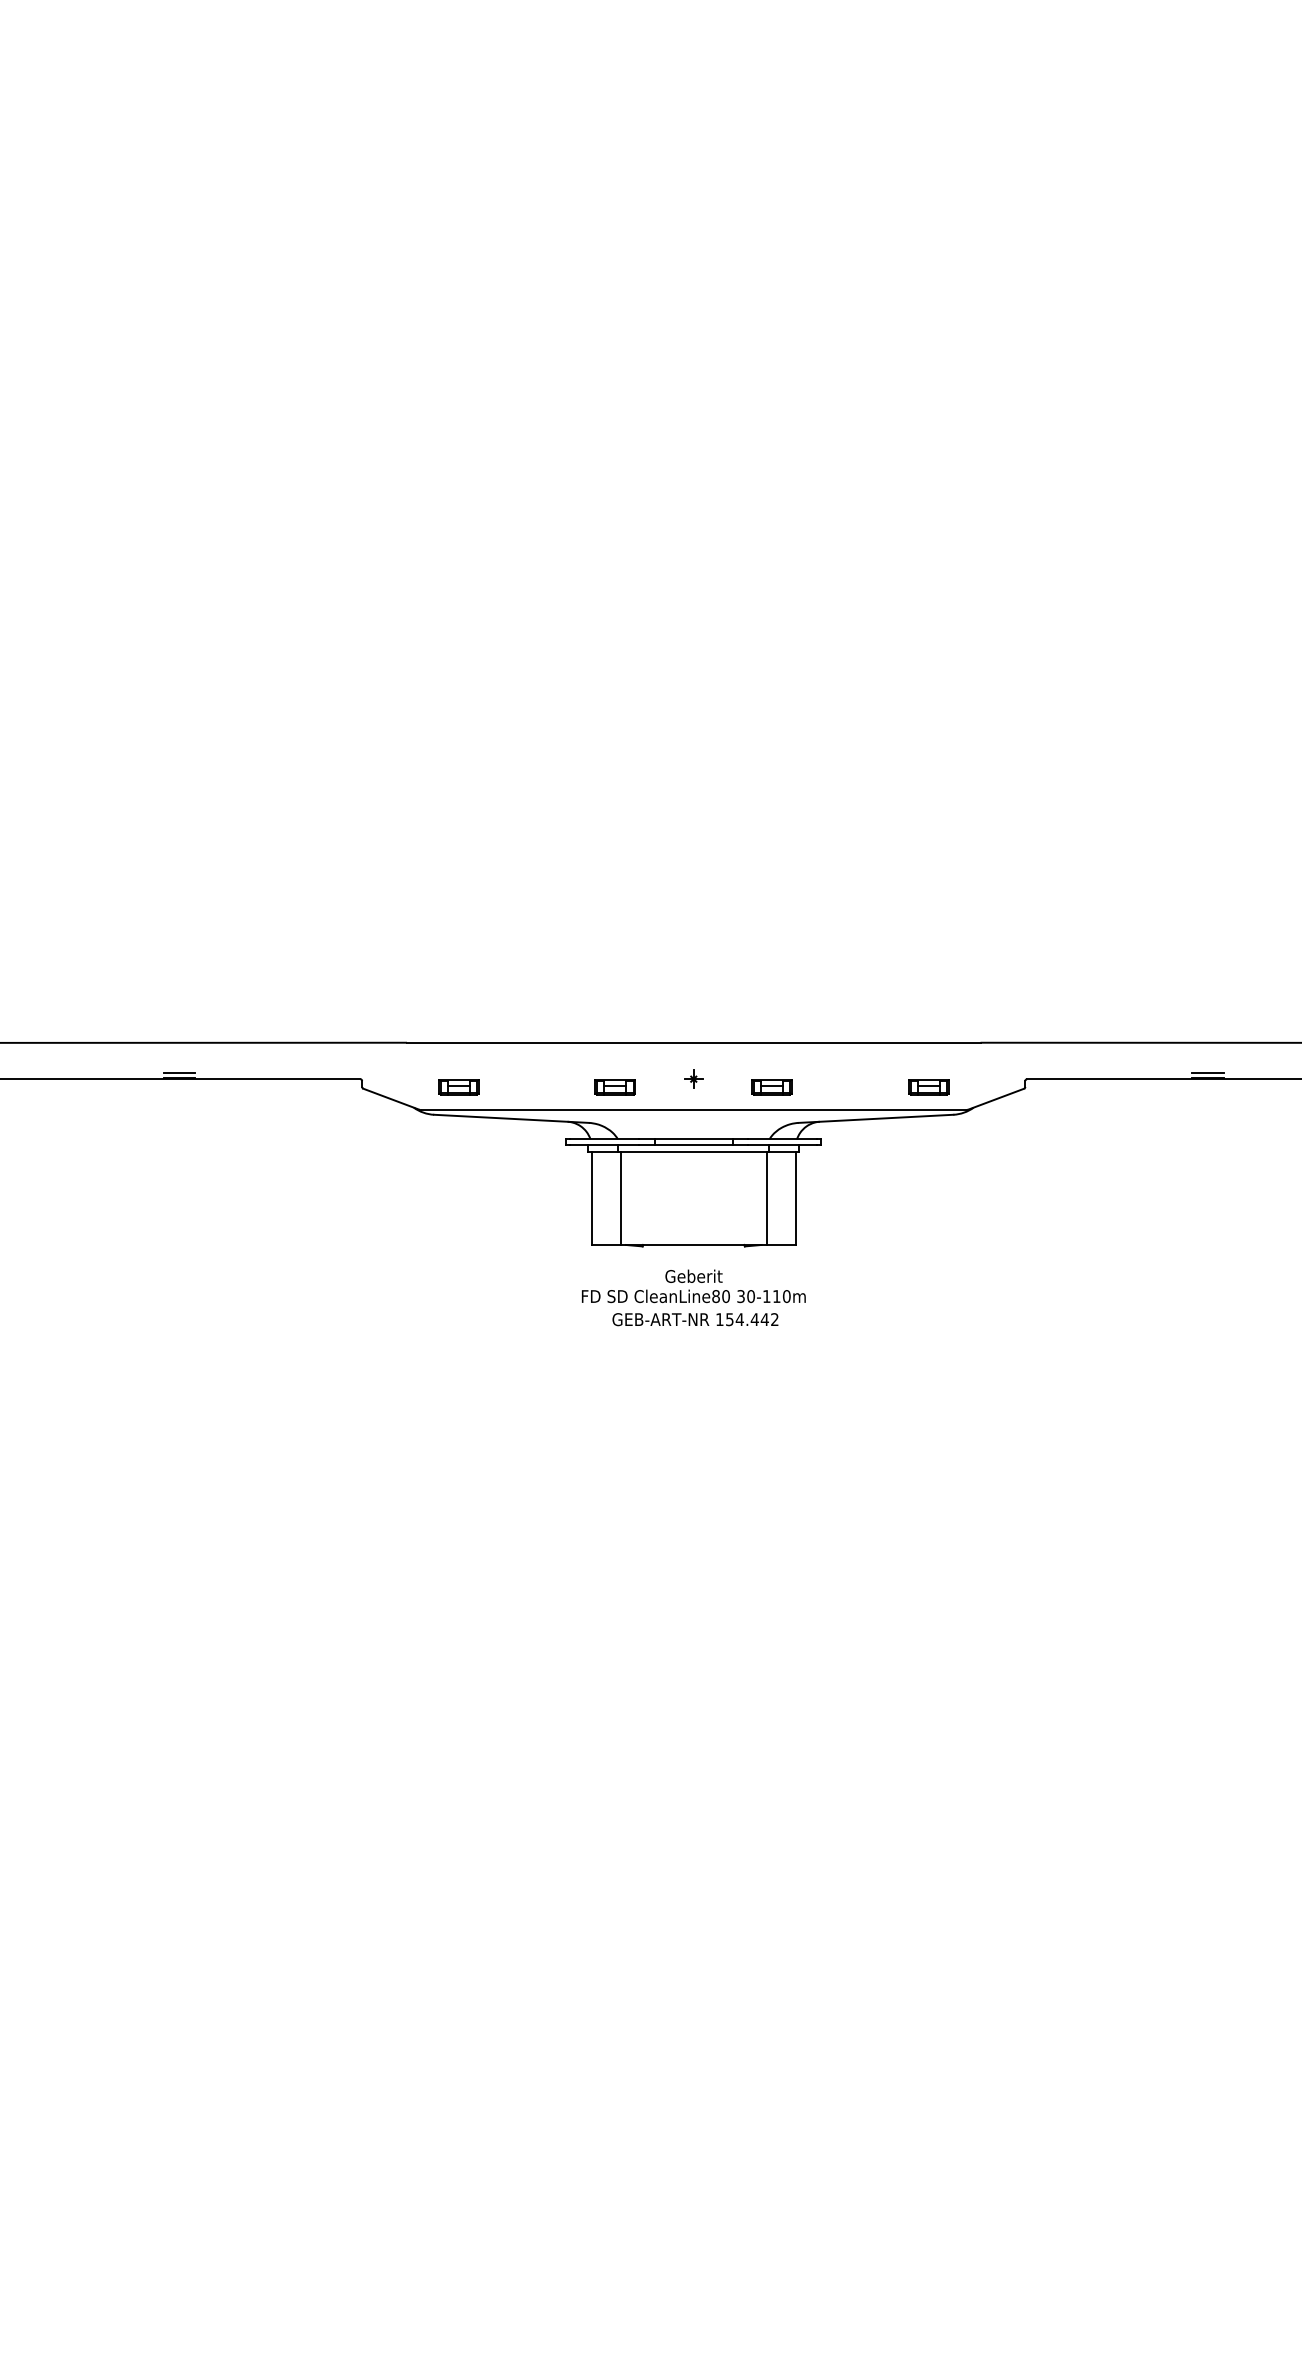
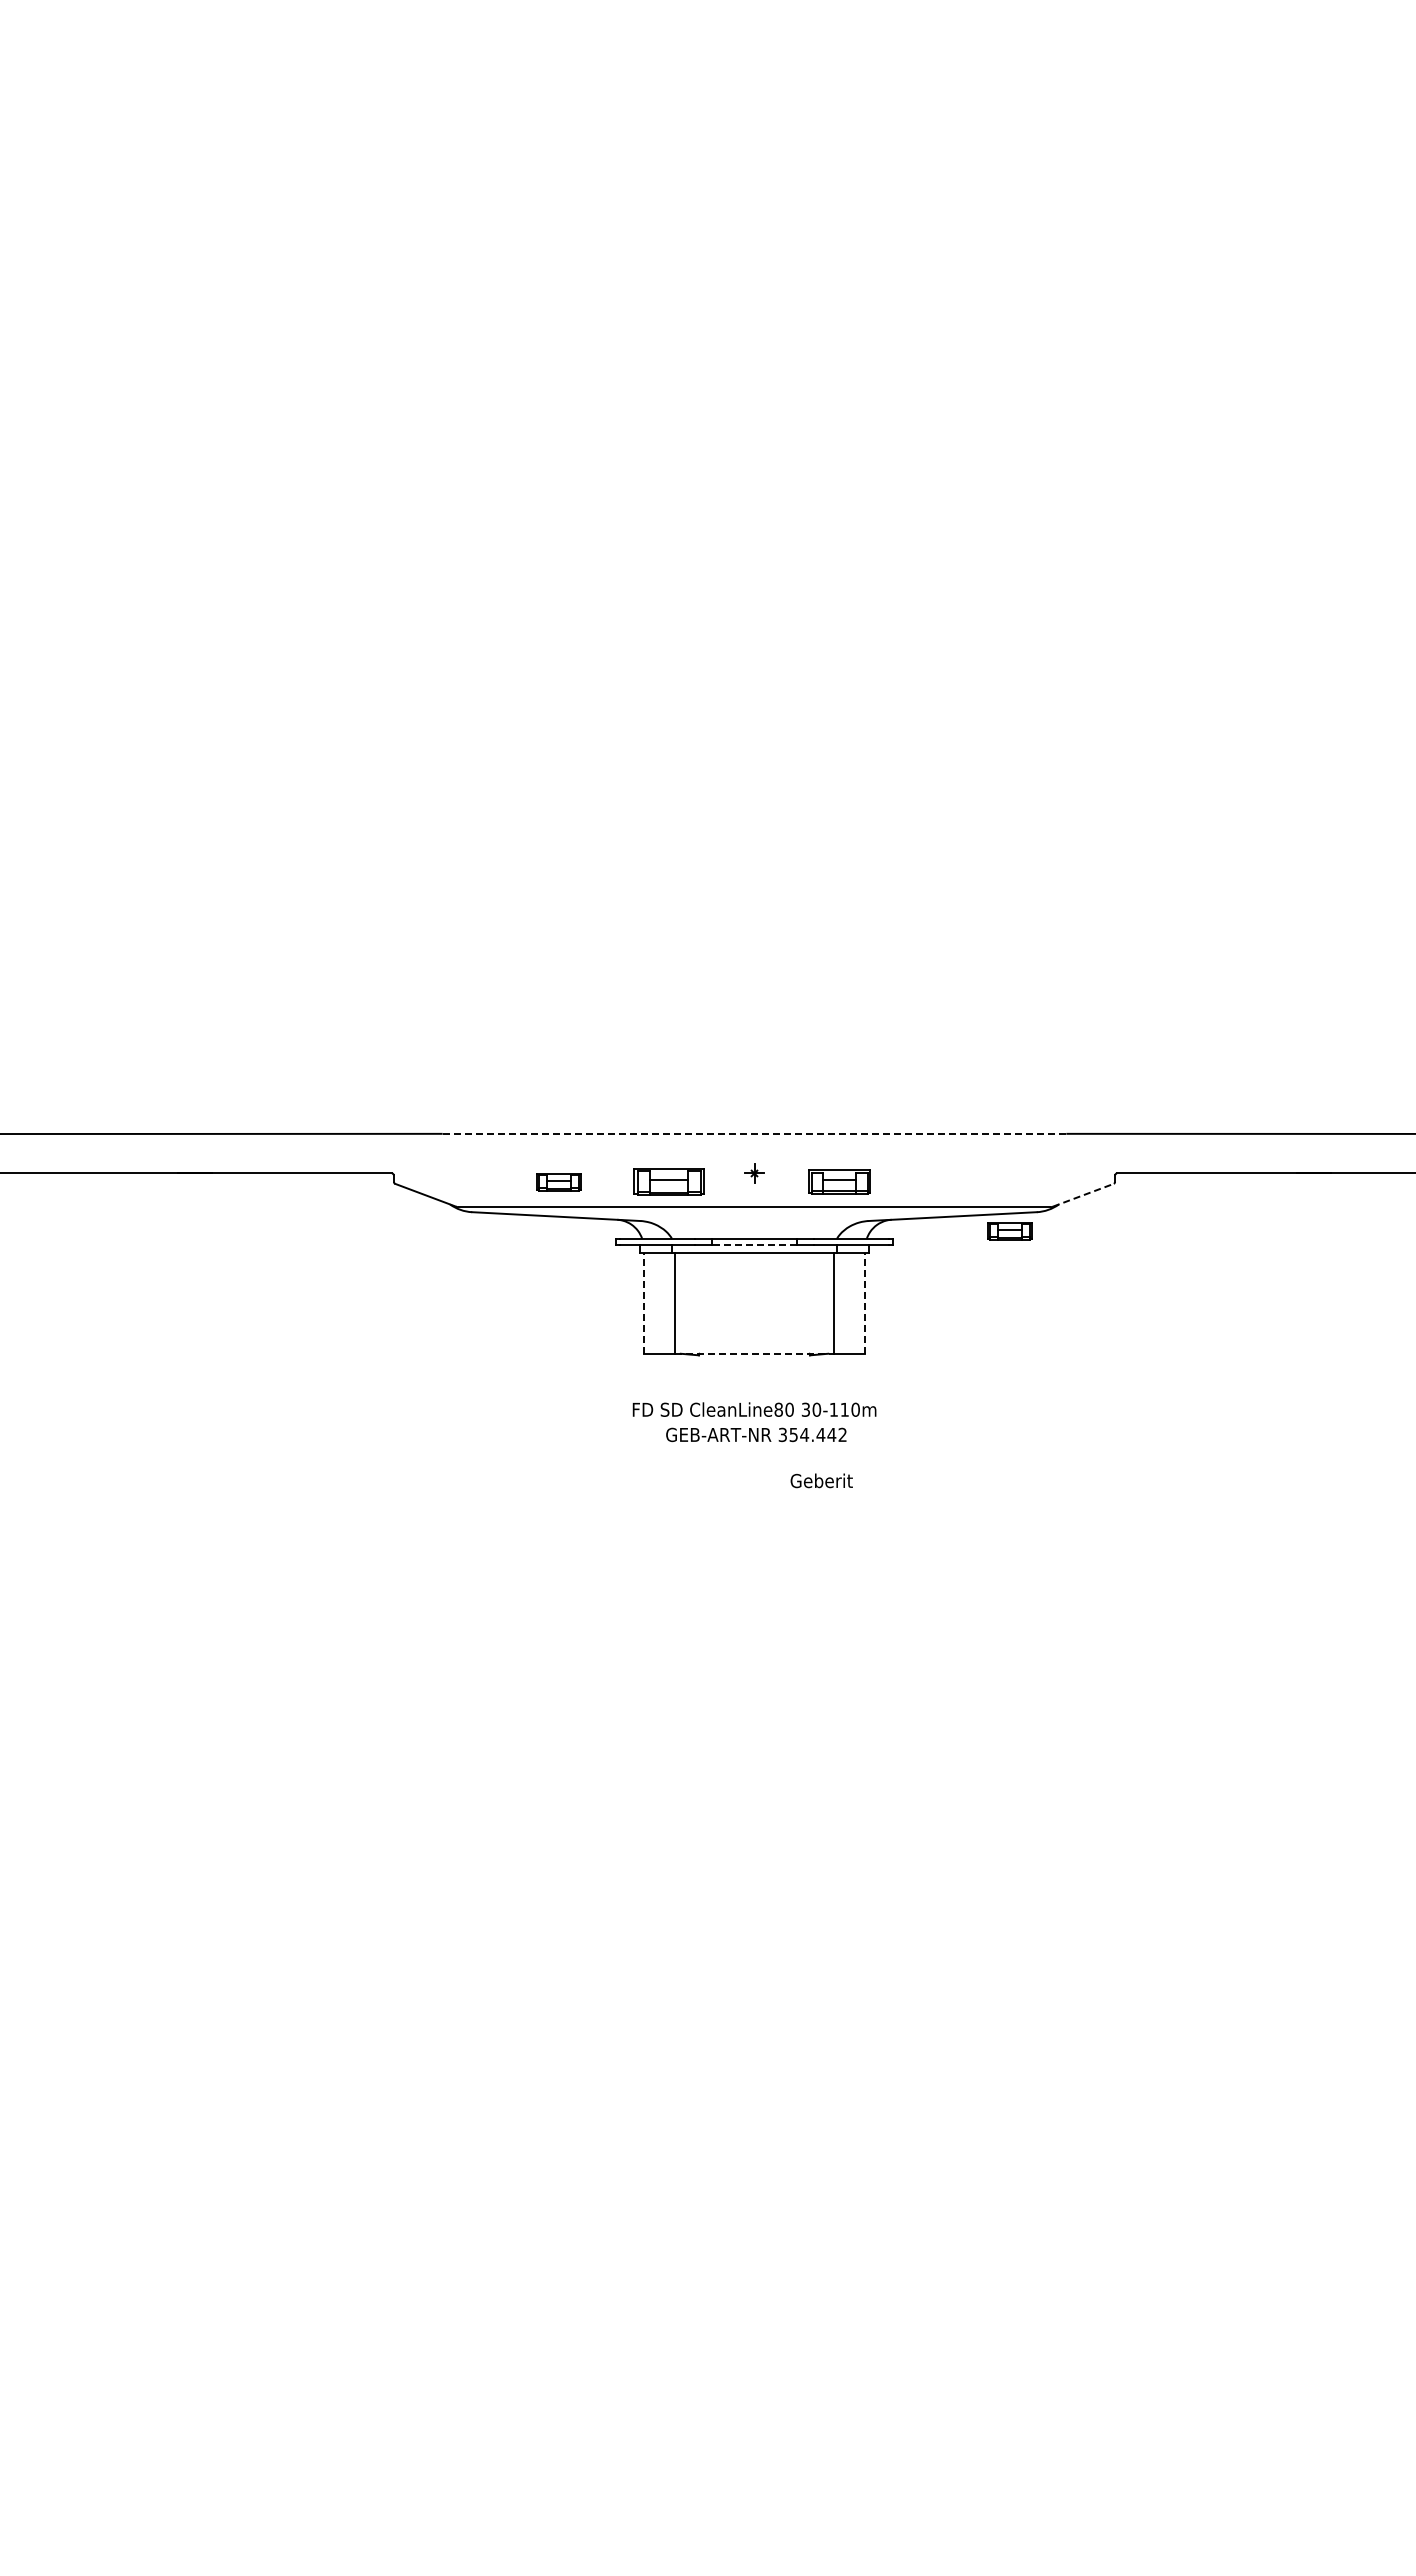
line: (693, 1042) -> (754, 1133), solid -> dashed
line: (179, 1072) -> (195, 1166), removed
line: (1207, 1072) -> (1313, 1166), removed
part: (458, 1087) -> (558, 1182), moved
part: (615, 1087) -> (669, 1182), size x1.6
part: (771, 1087) -> (839, 1182), size x1.4
part: (928, 1087) -> (1009, 1231), moved
line: (996, 1099) -> (1083, 1195), solid -> dashed
line: (693, 1144) -> (754, 1244), solid -> dashed
line: (591, 1198) -> (643, 1303), solid -> dashed
line: (795, 1198) -> (865, 1303), solid -> dashed
line: (693, 1244) -> (754, 1353), solid -> dashed
text: (693, 1276) -> (821, 1480), moved
text: (719, 1319) -> (782, 1434), 154.442 -> 354.442

